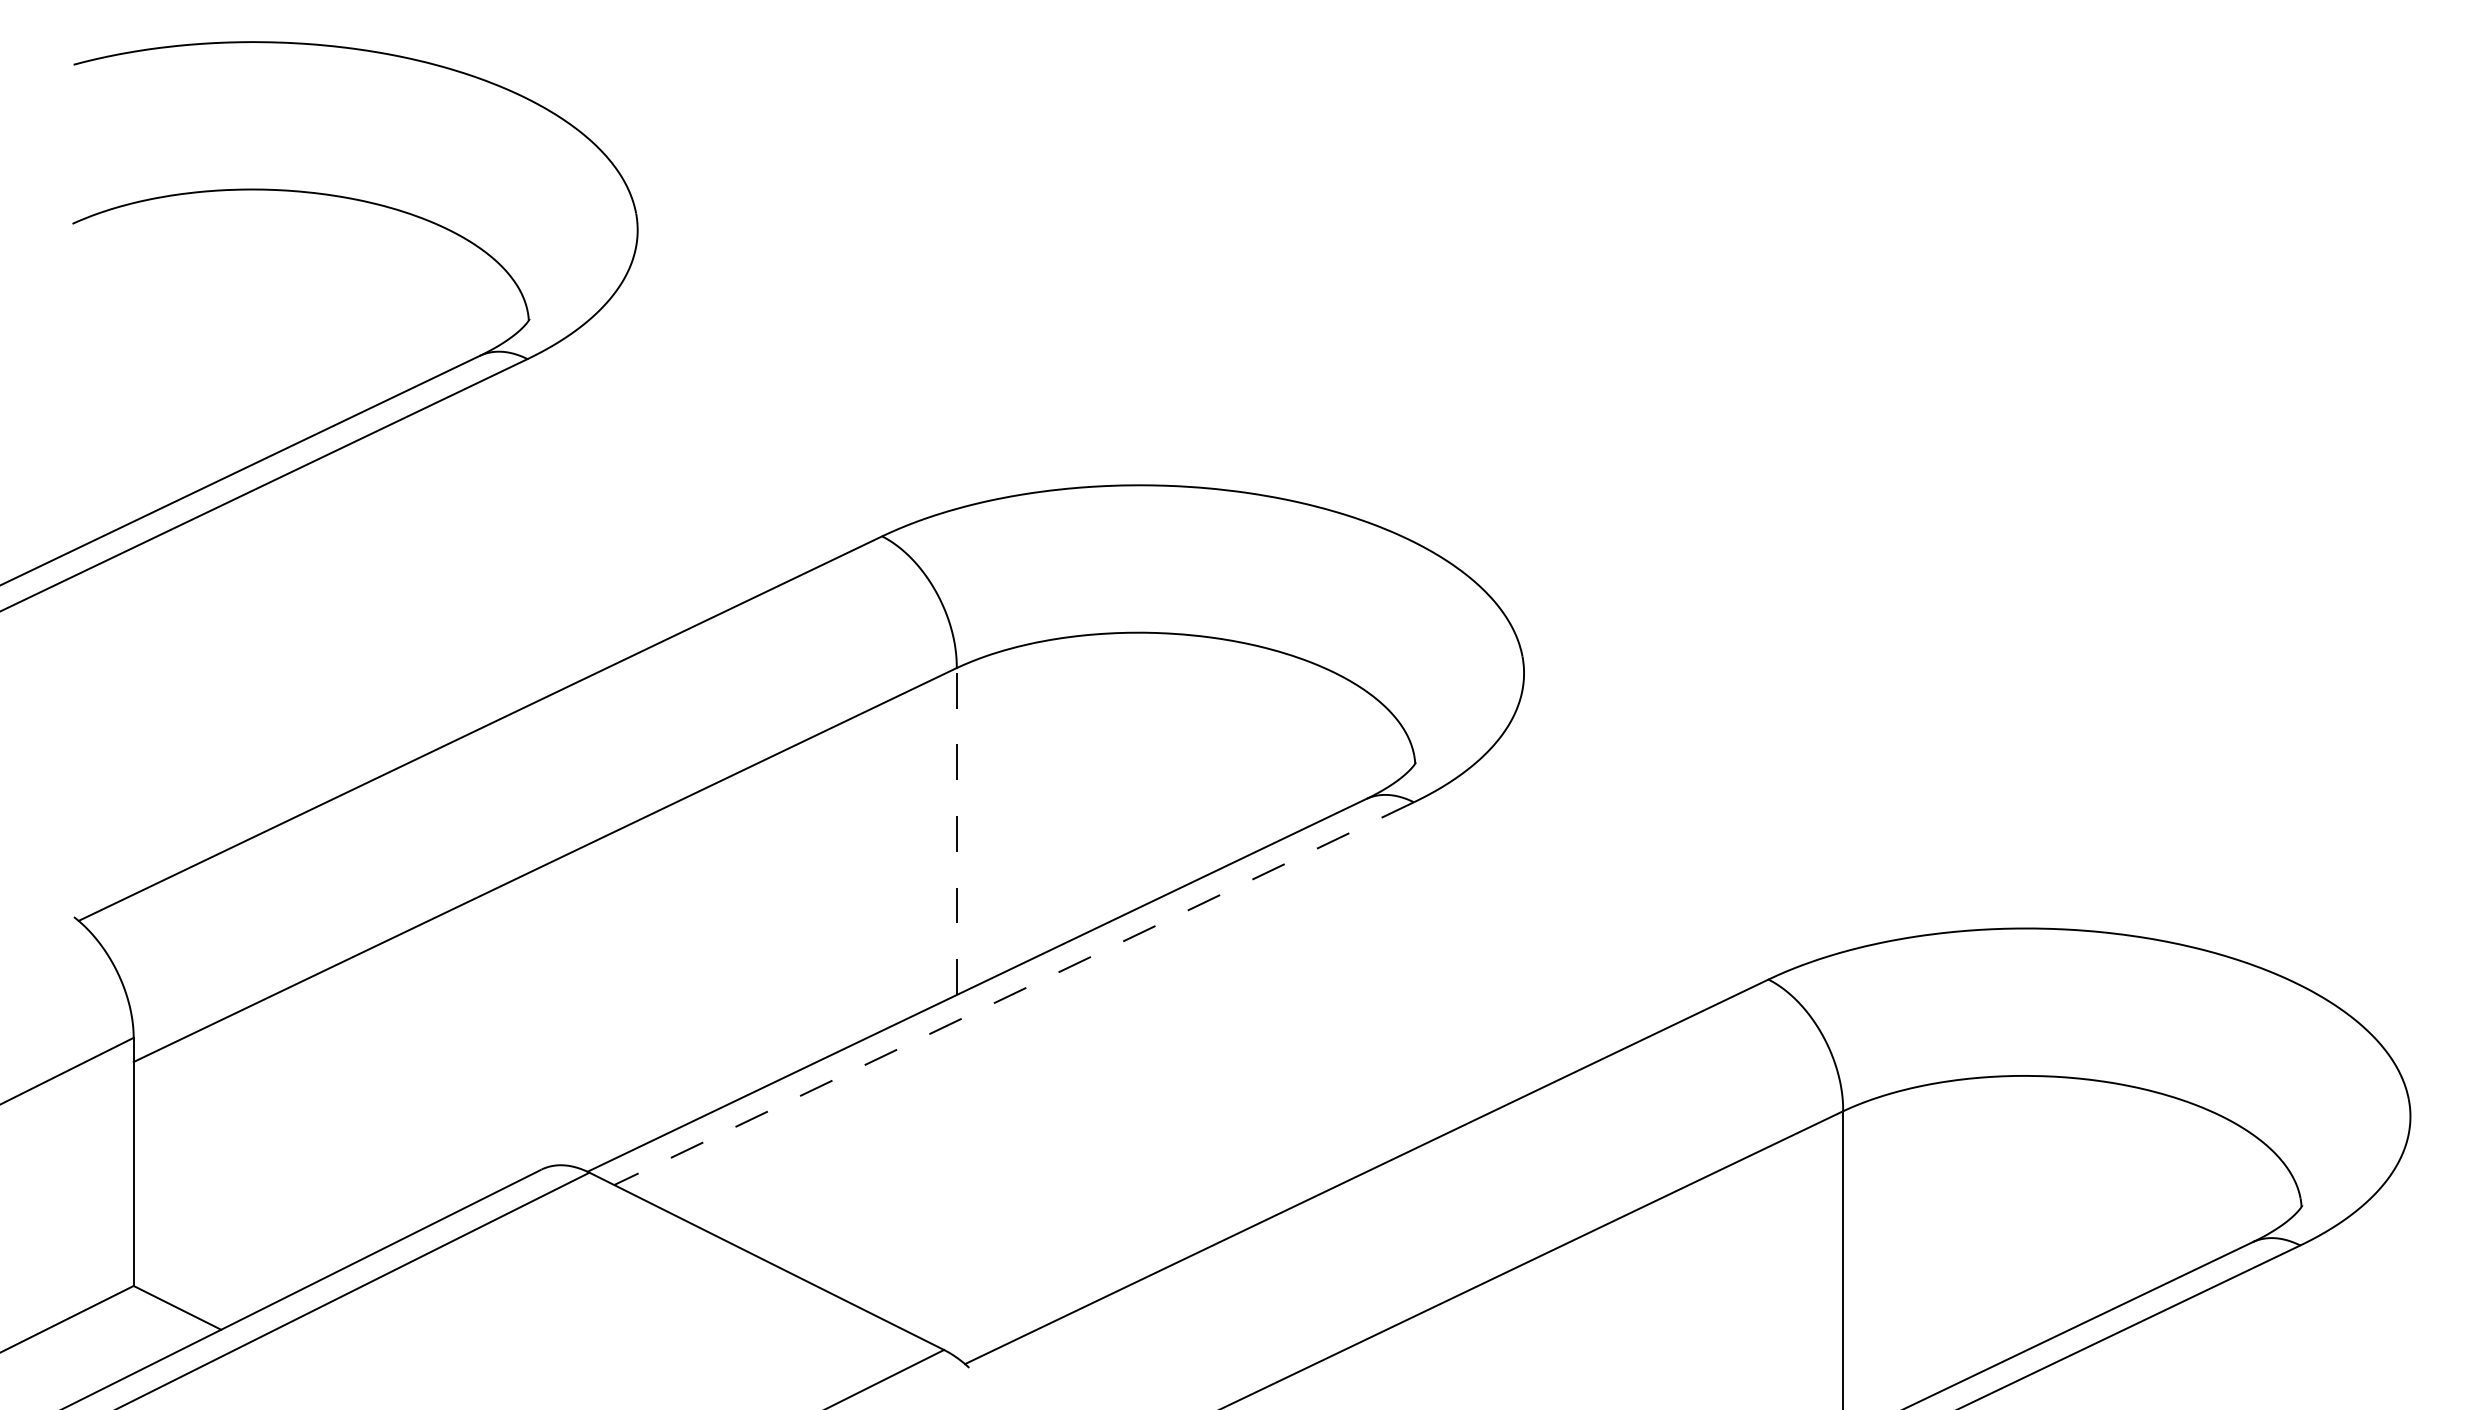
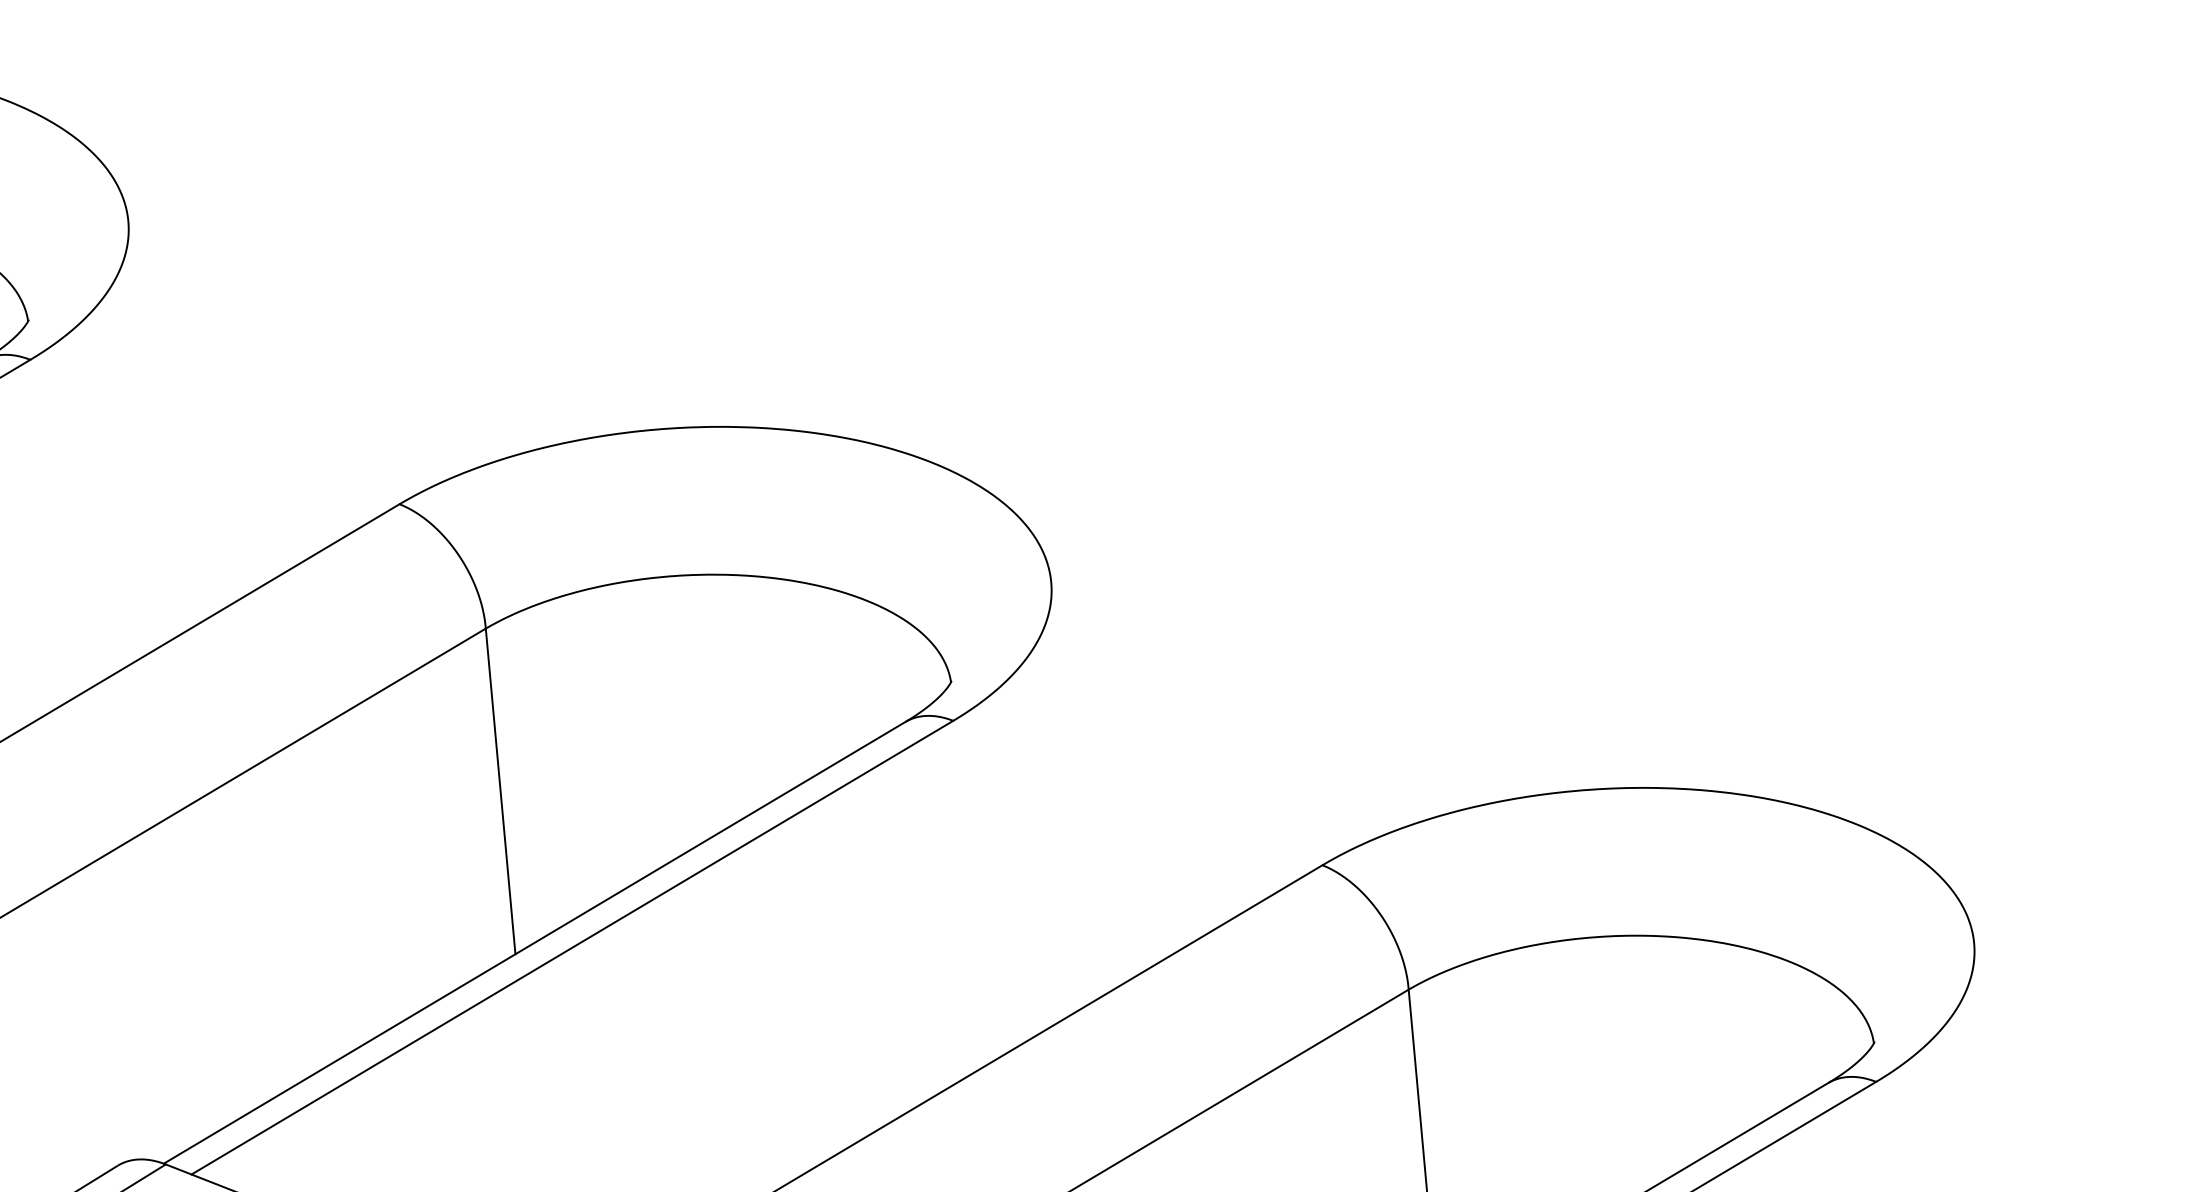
line: (956, 831) -> (500, 791), dashed -> solid
line: (1013, 993) -> (571, 947), dashed -> solid

